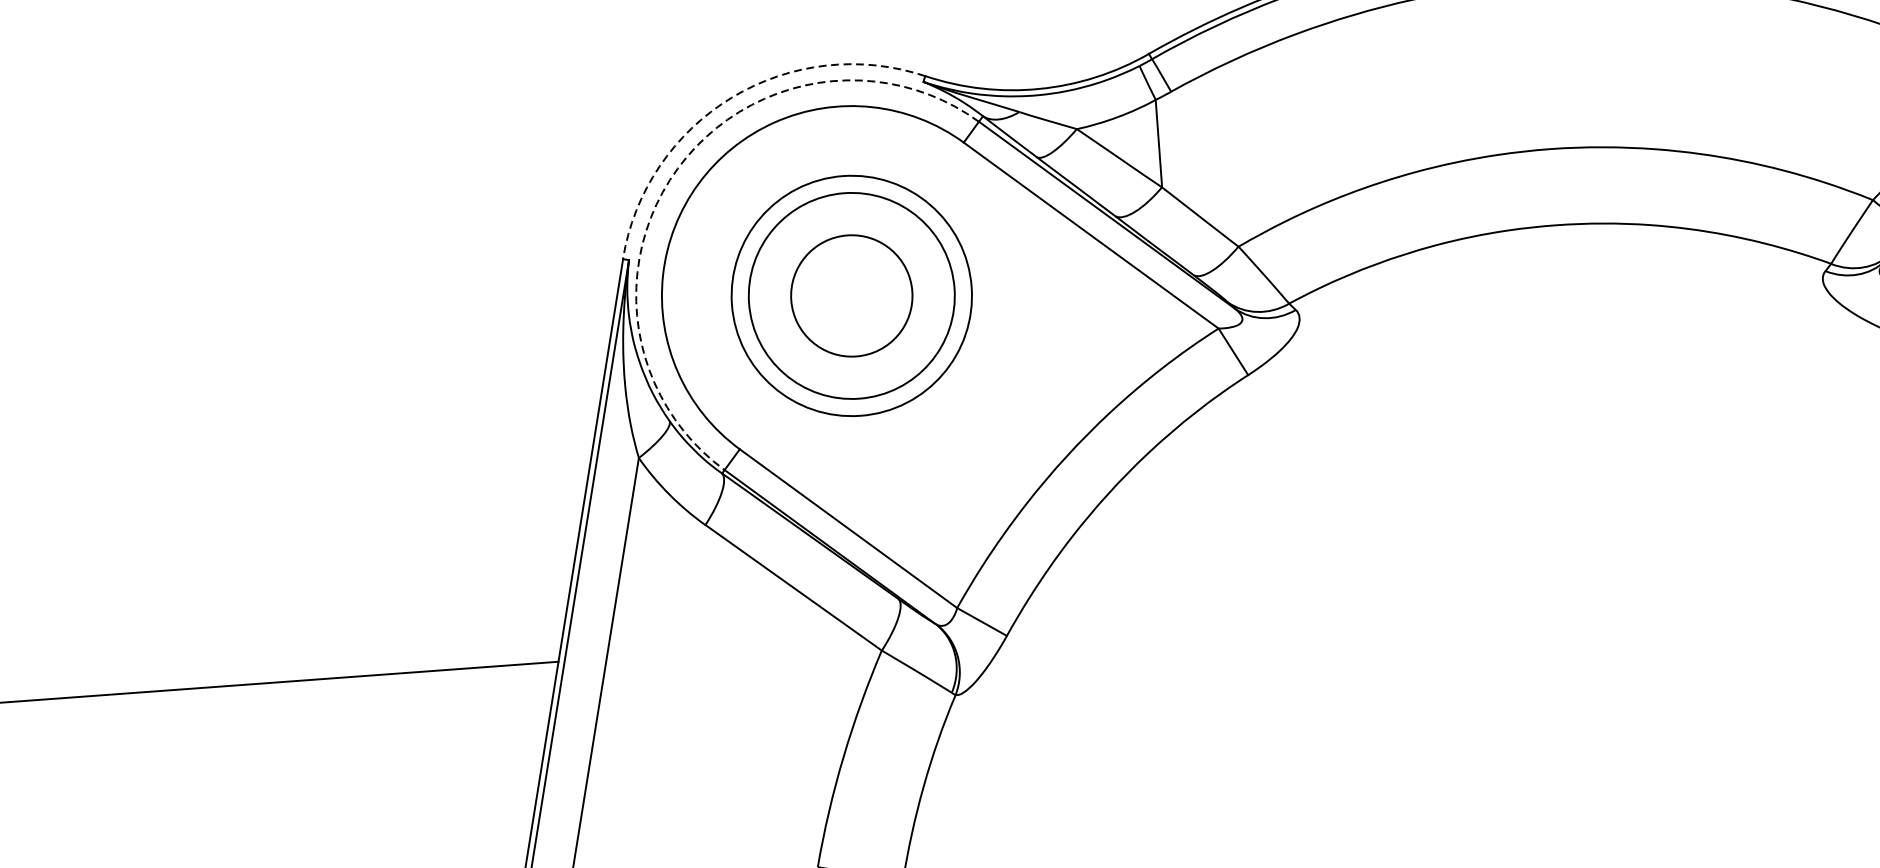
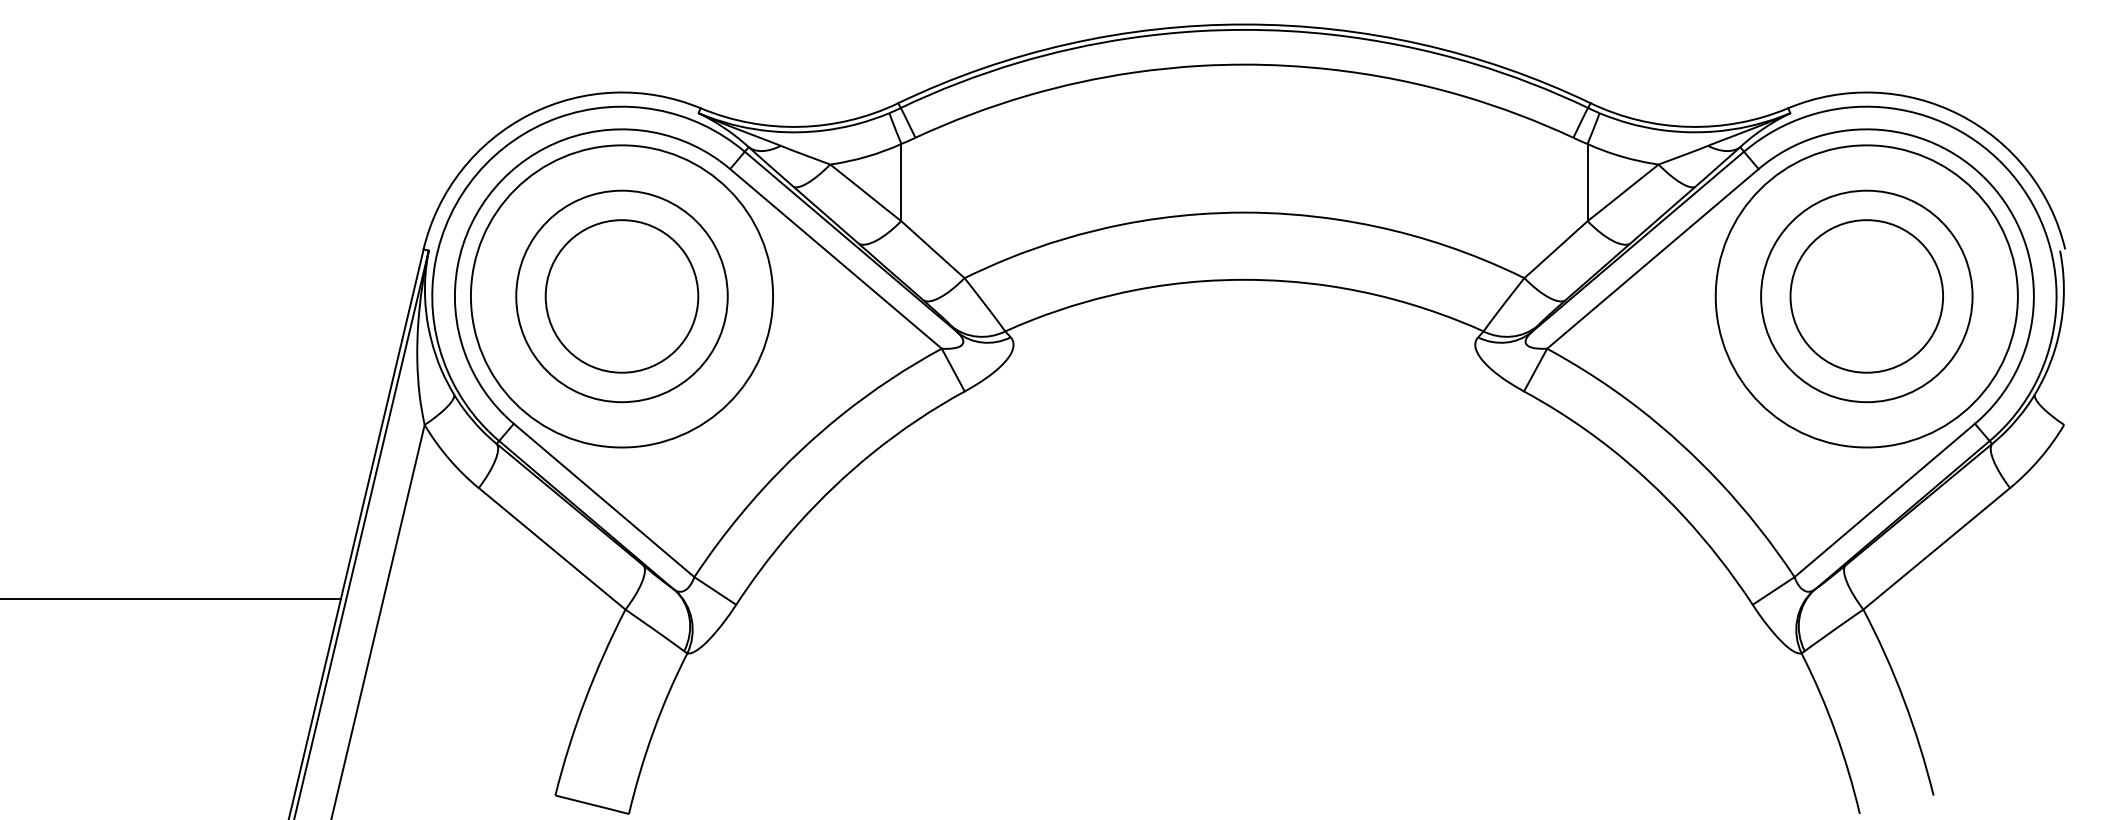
arc: (731, 97) -> (529, 114), dashed -> solid
arc: (677, 168) -> (477, 173), dashed -> solid
circle: (851, 296) -> (621, 296), size x1.43
circle: (851, 296) -> (621, 296), size x1.67

